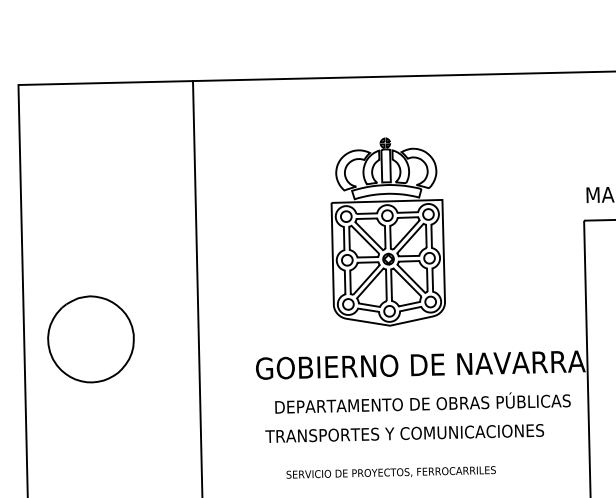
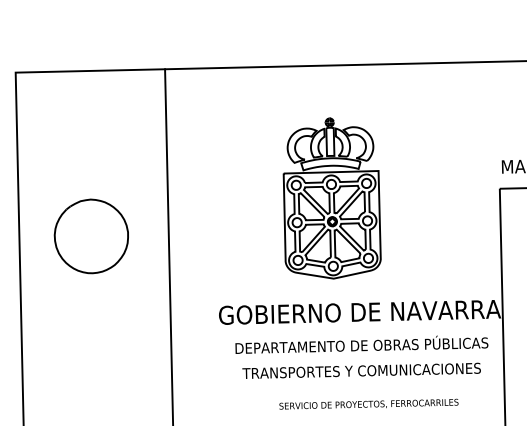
part: (90, 339) -> (91, 236), moved
text: (404, 433) -> (361, 370), moved
text: (390, 472) -> (368, 404), moved

